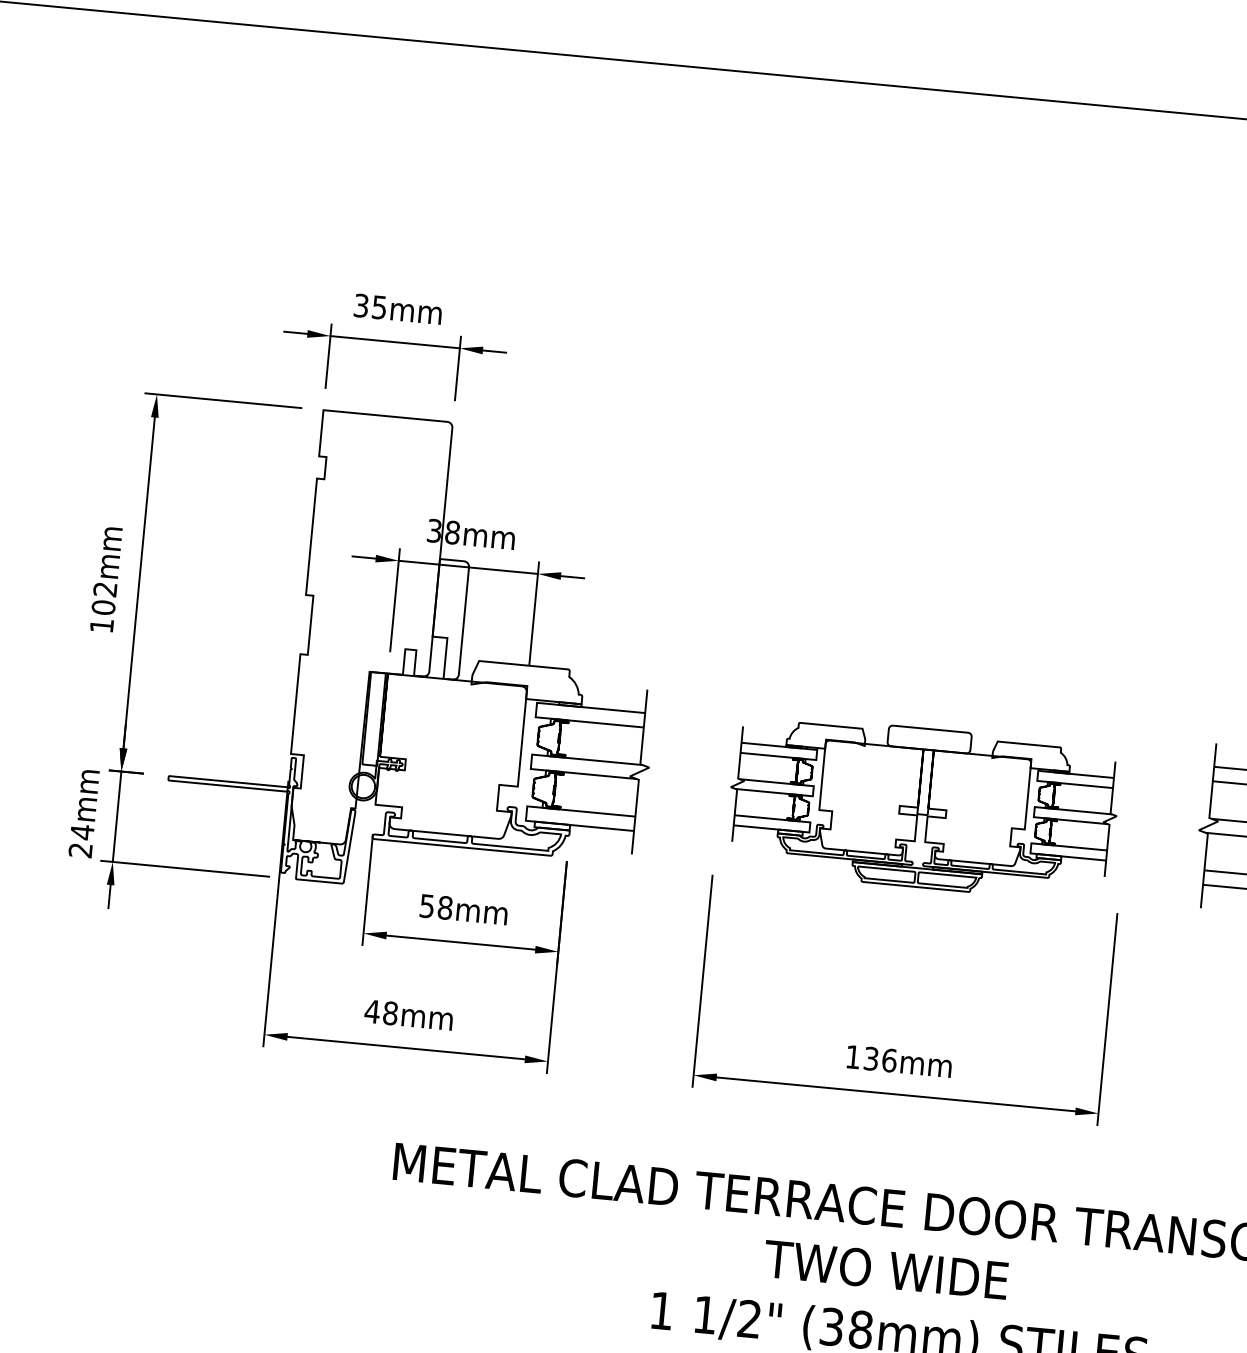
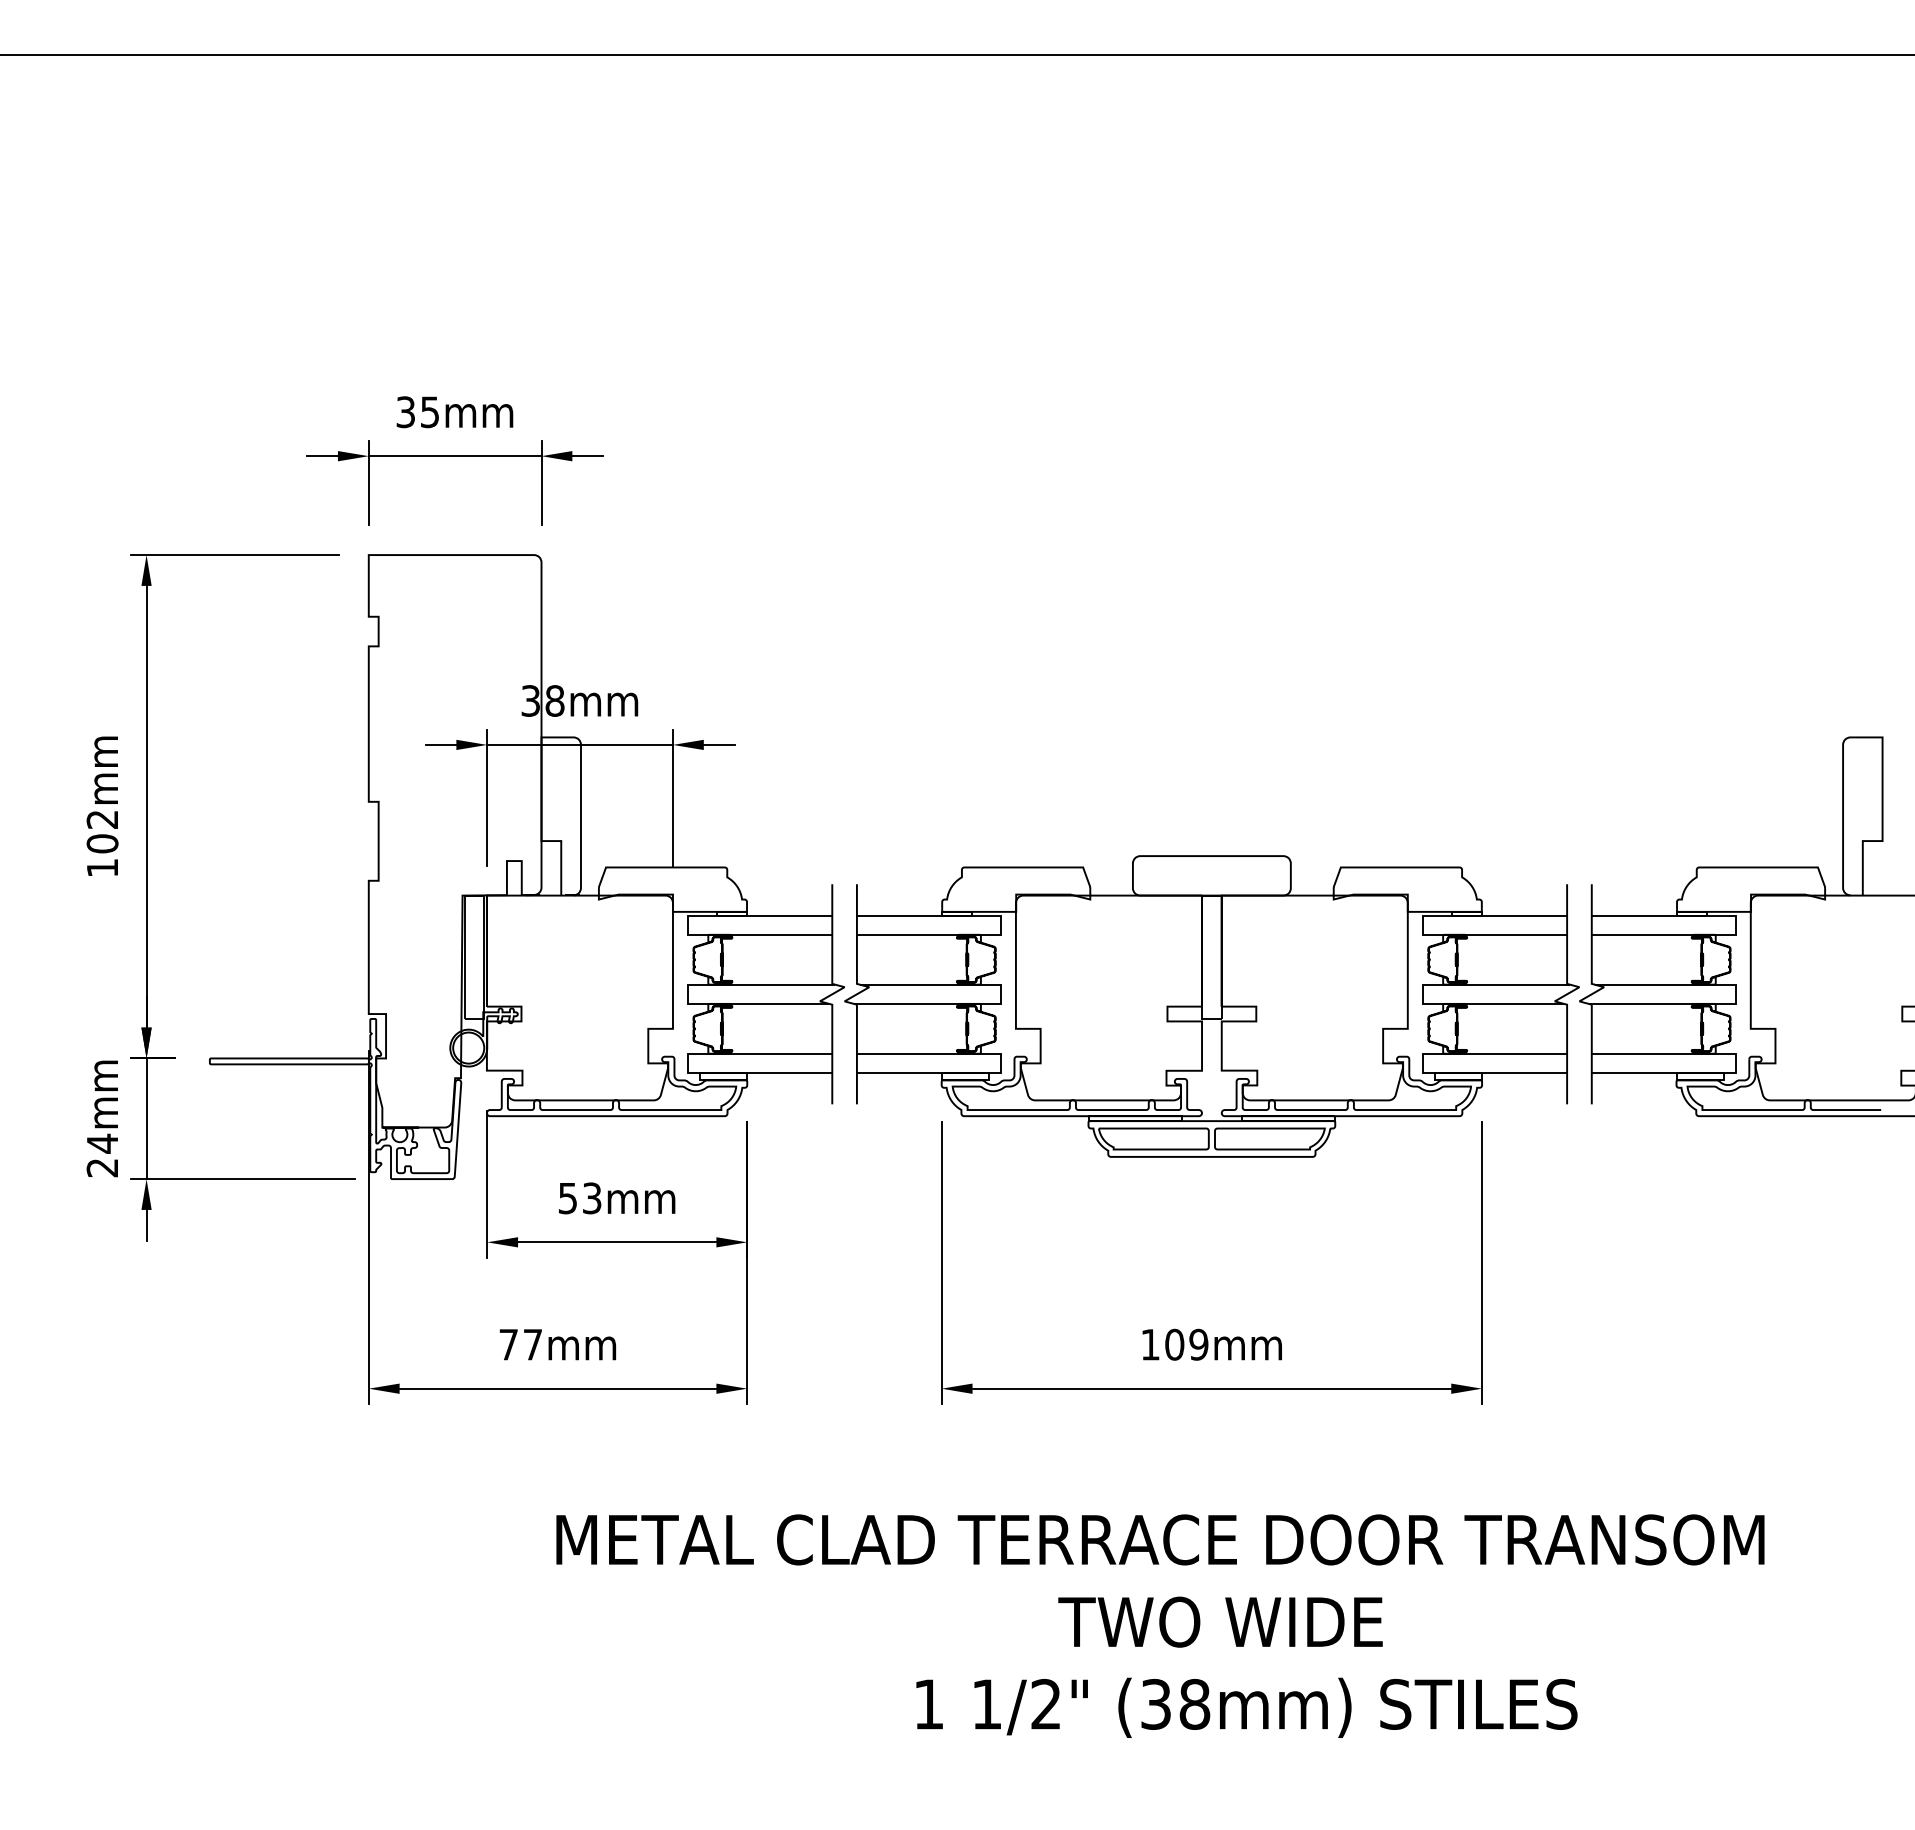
part: (922, 808) -> (1211, 1006), size x1.43
text: (444, 907) -> (591, 1198), 58mm -> 53mm
text: (381, 1012) -> (520, 1344), 48mm -> 77mm
text: (880, 1059) -> (1186, 1344), 136mm -> 109mm

